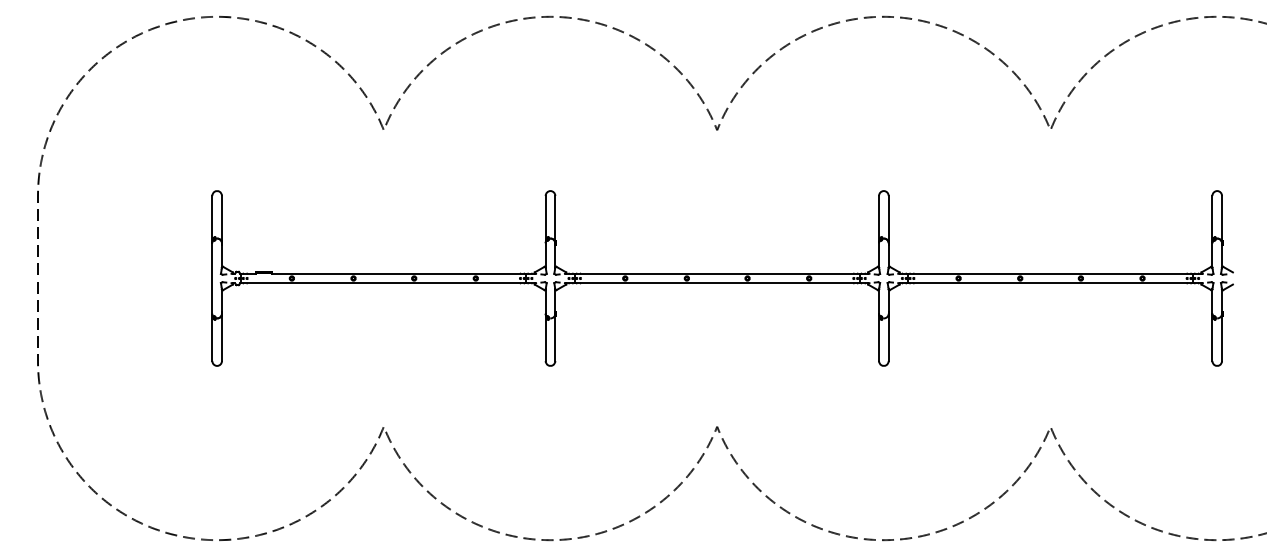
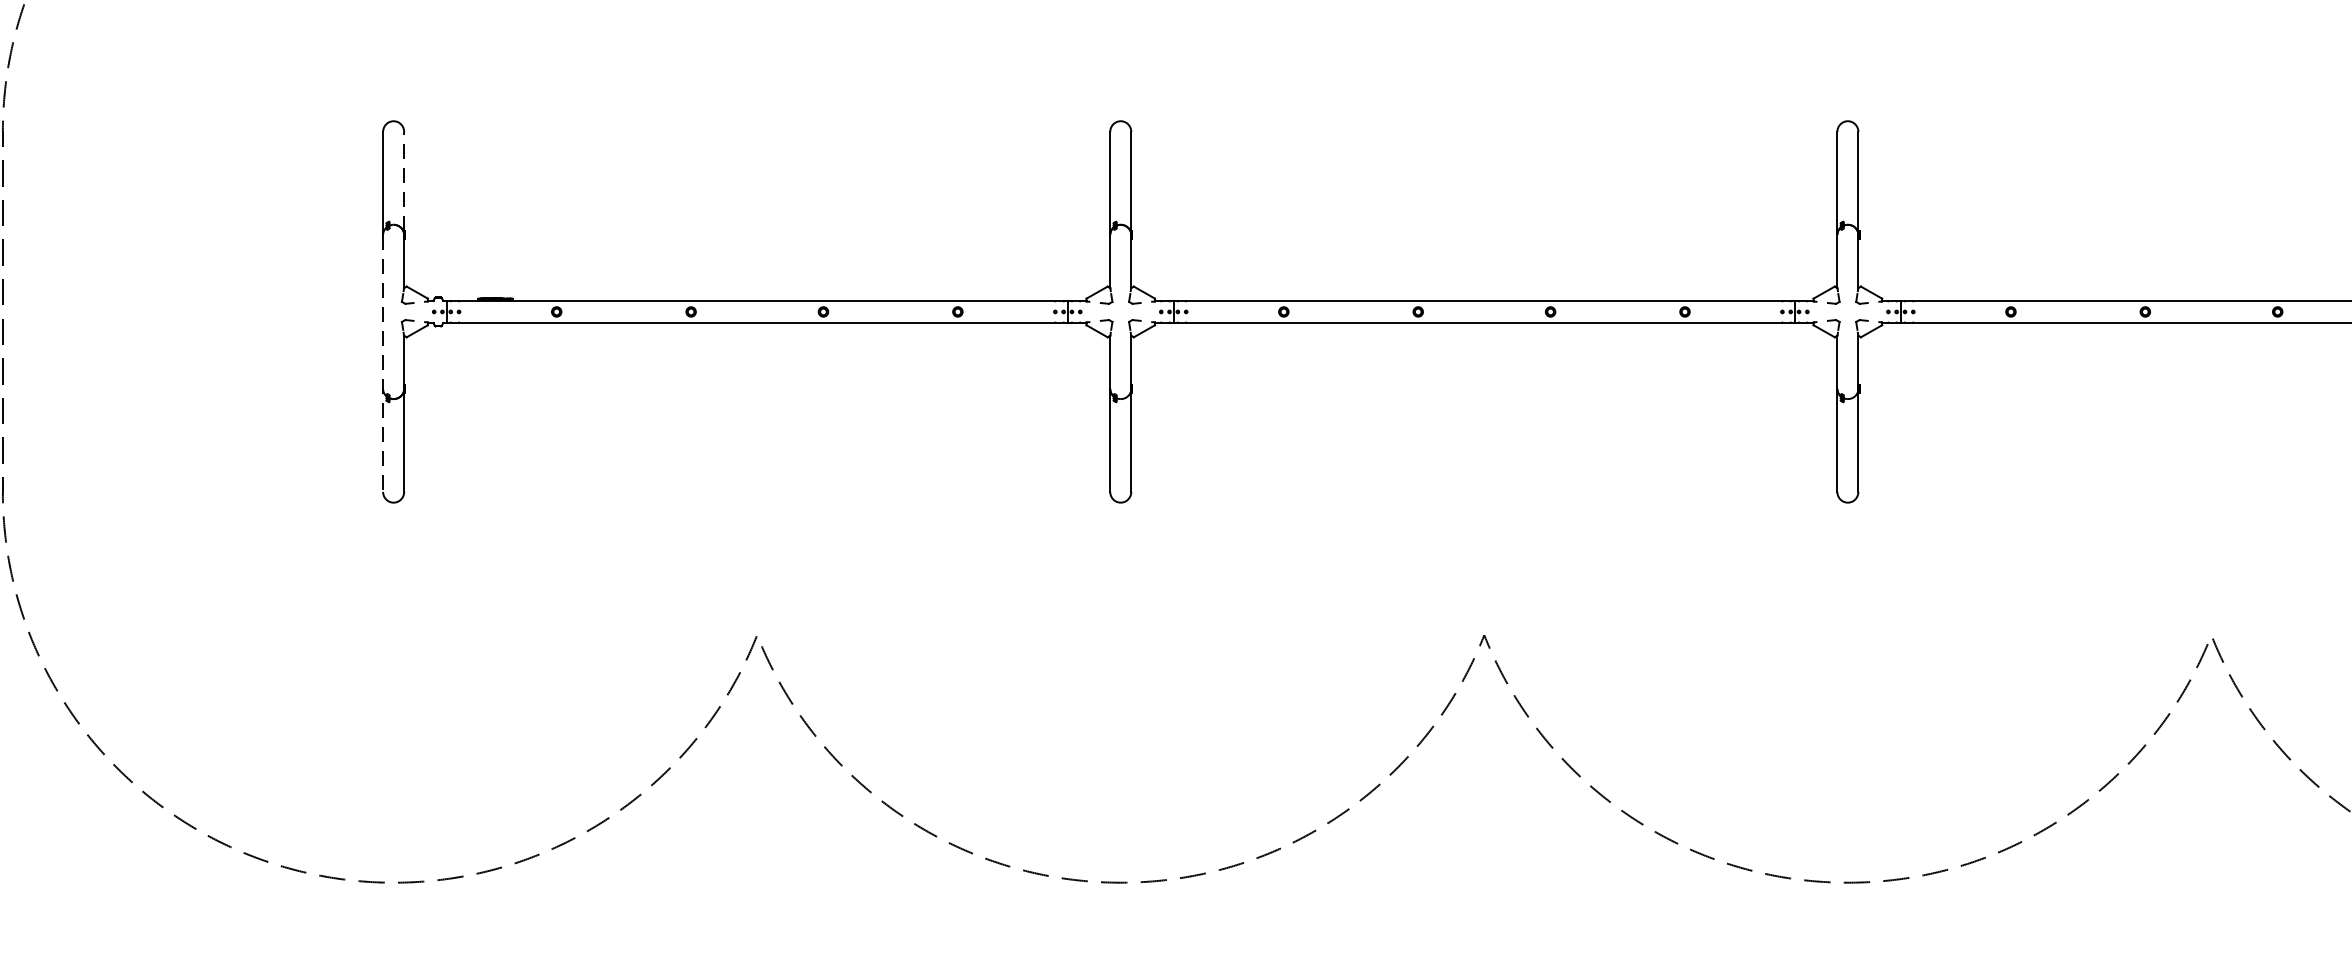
line: (222, 218) -> (405, 181), solid -> dashed
line: (212, 302) -> (383, 364), solid -> dashed

